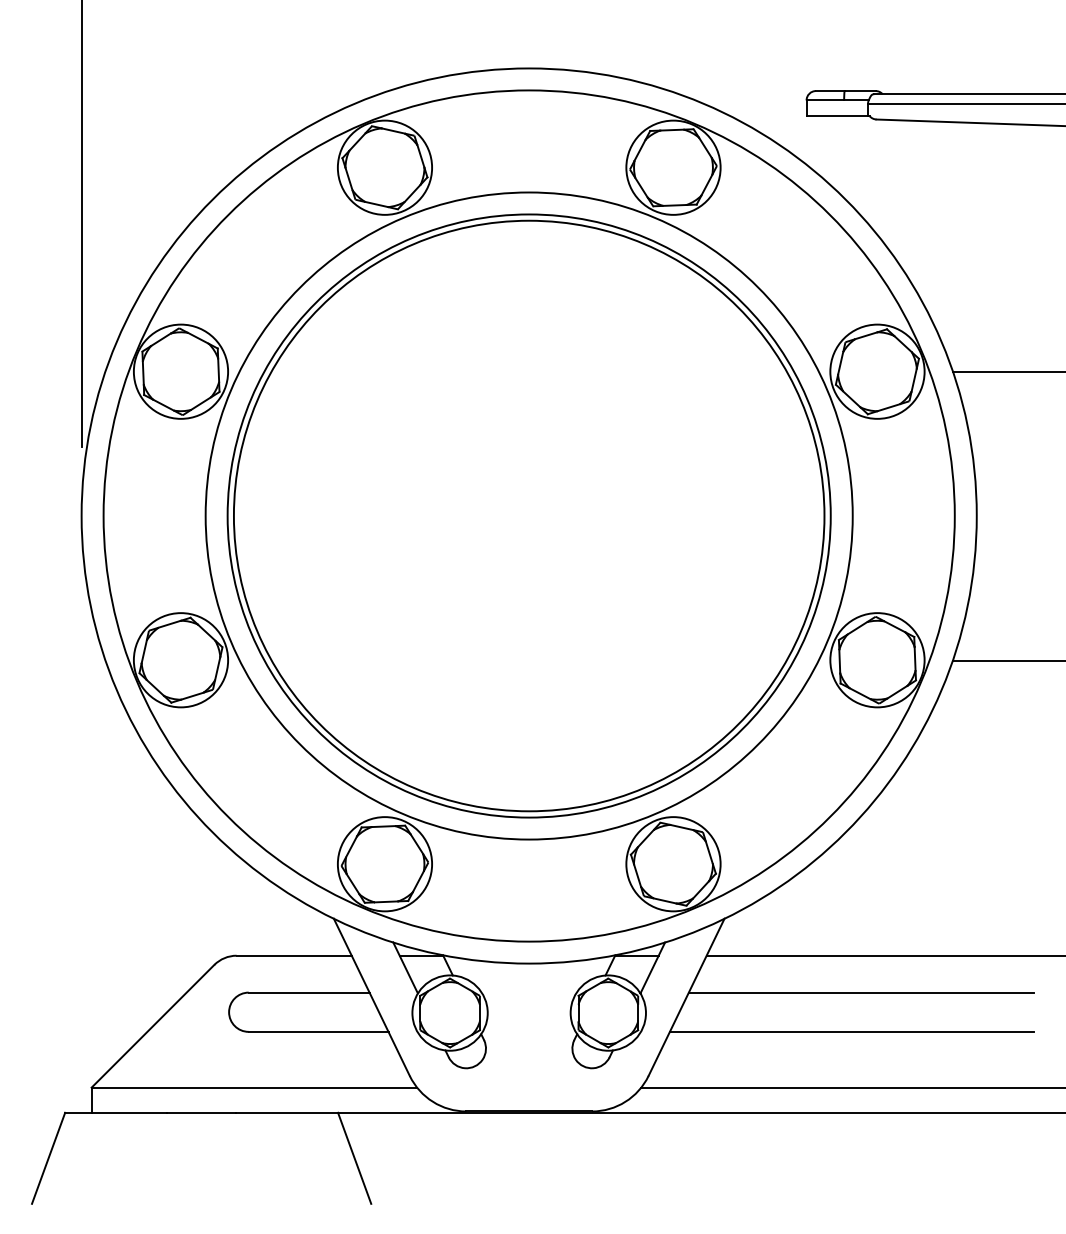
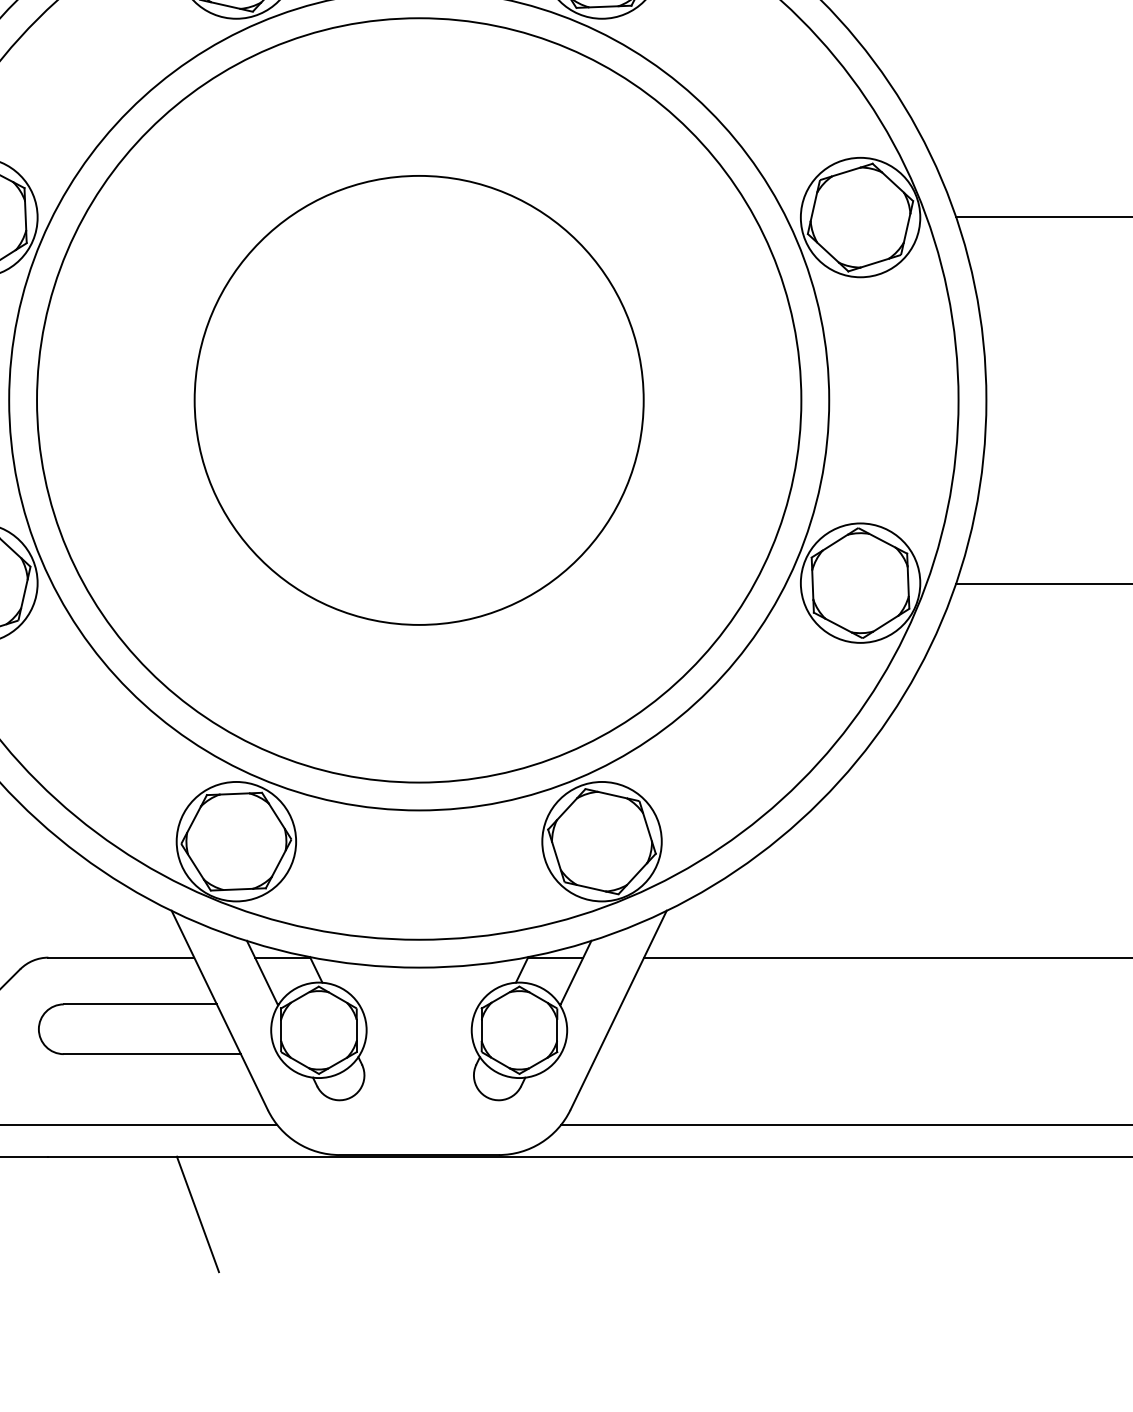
circle: (528, 515) -> (418, 399), size x0.6
line: (861, 992) -> (840, 1004), removed
line: (851, 1031) -> (827, 1053), removed

